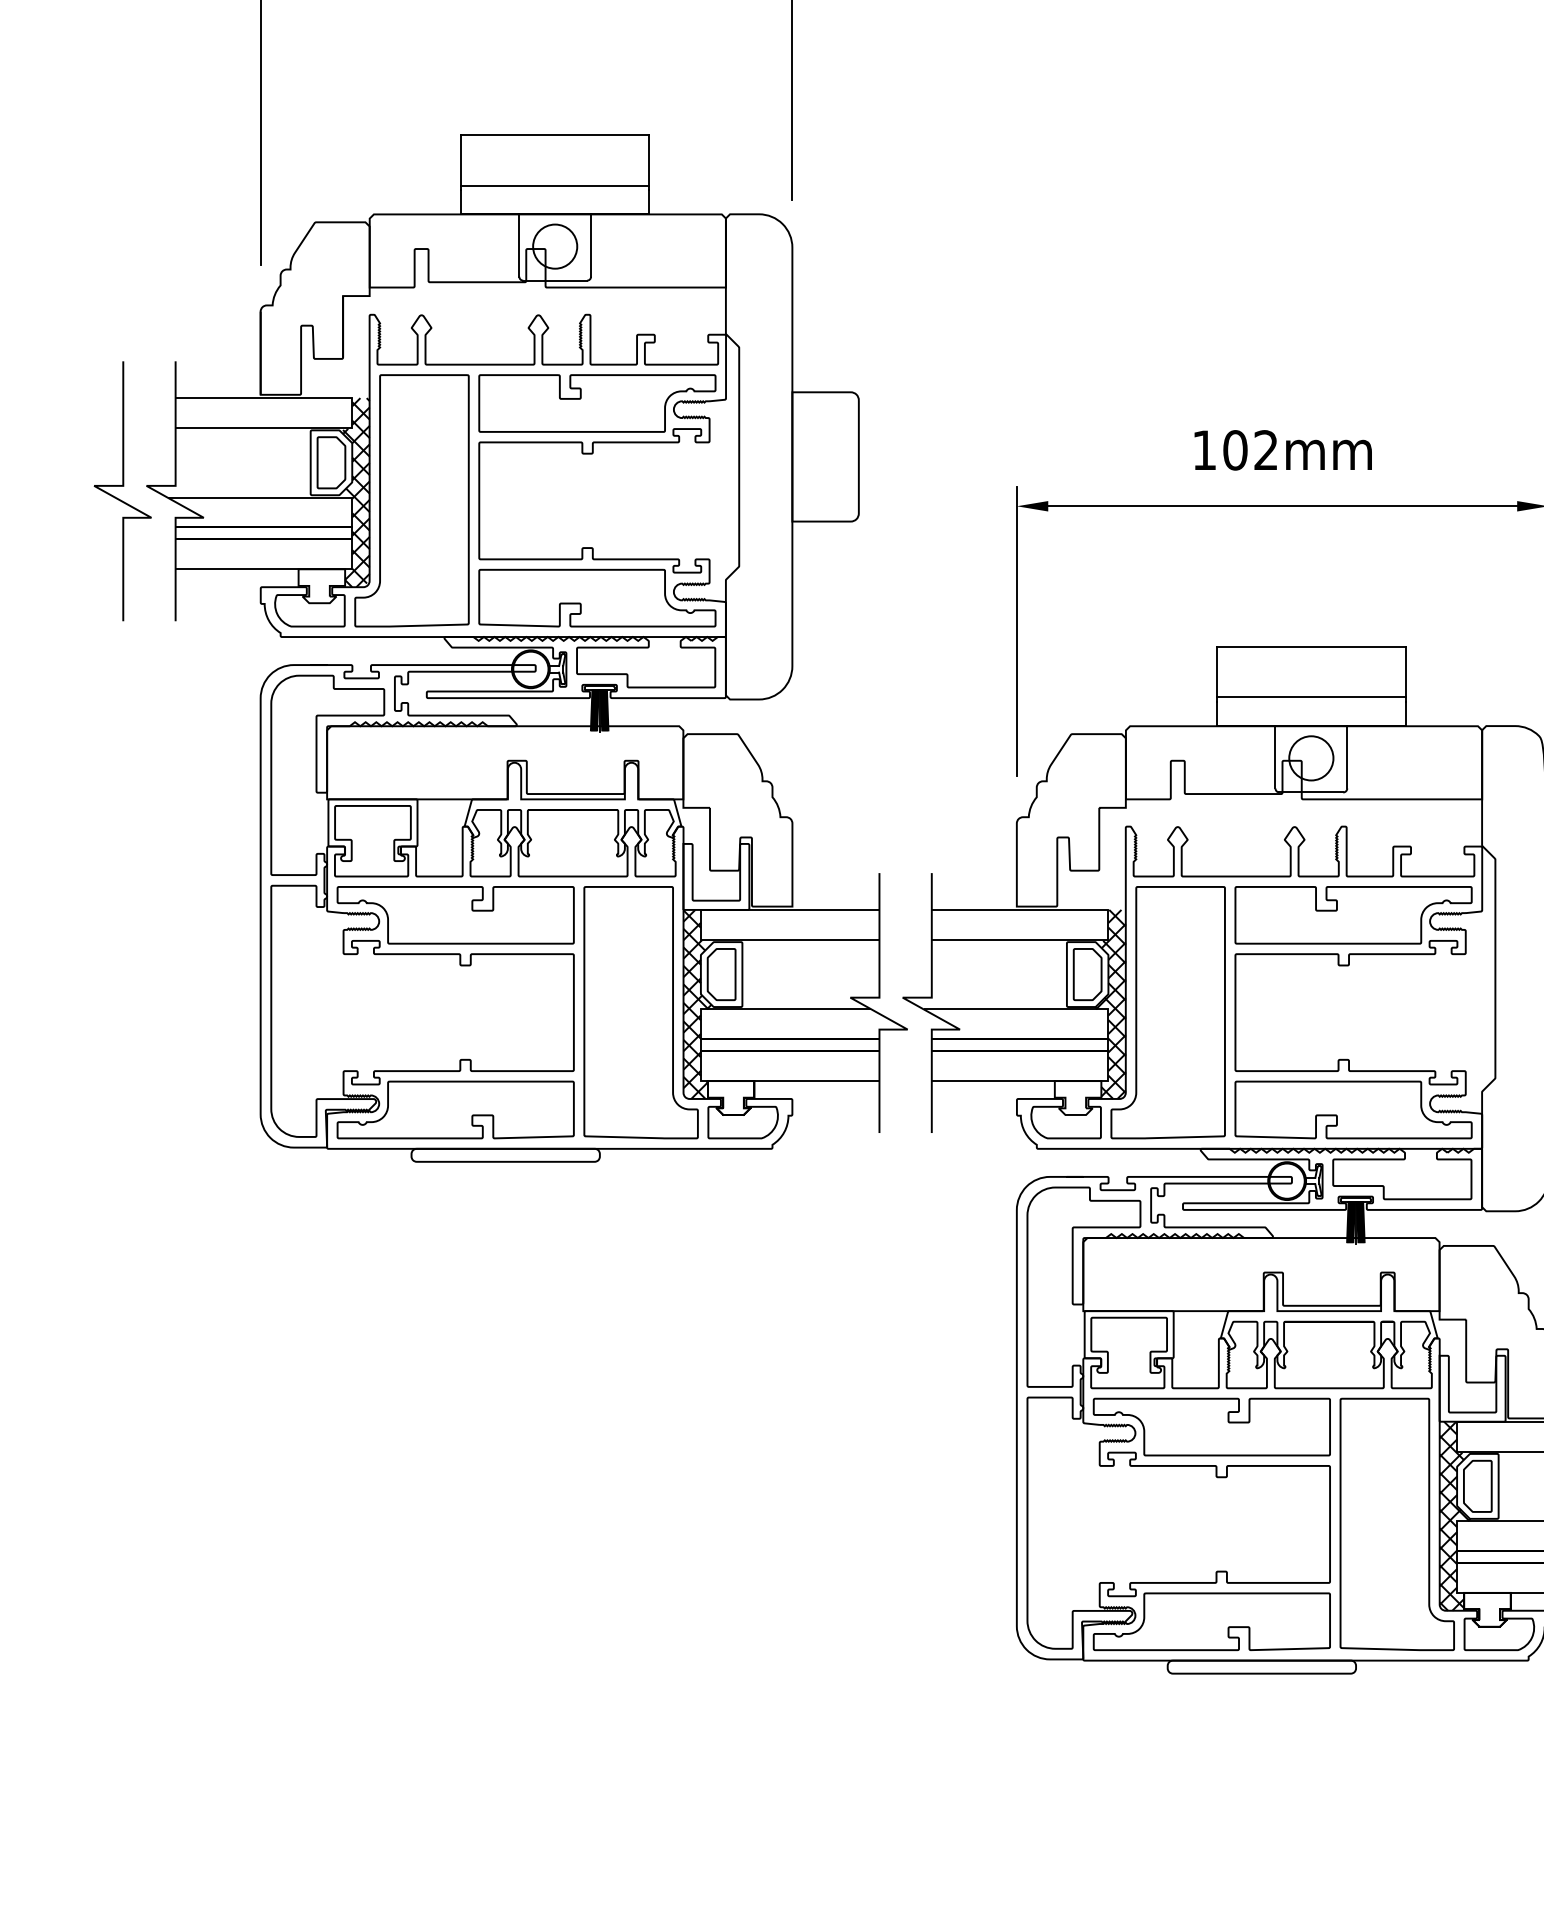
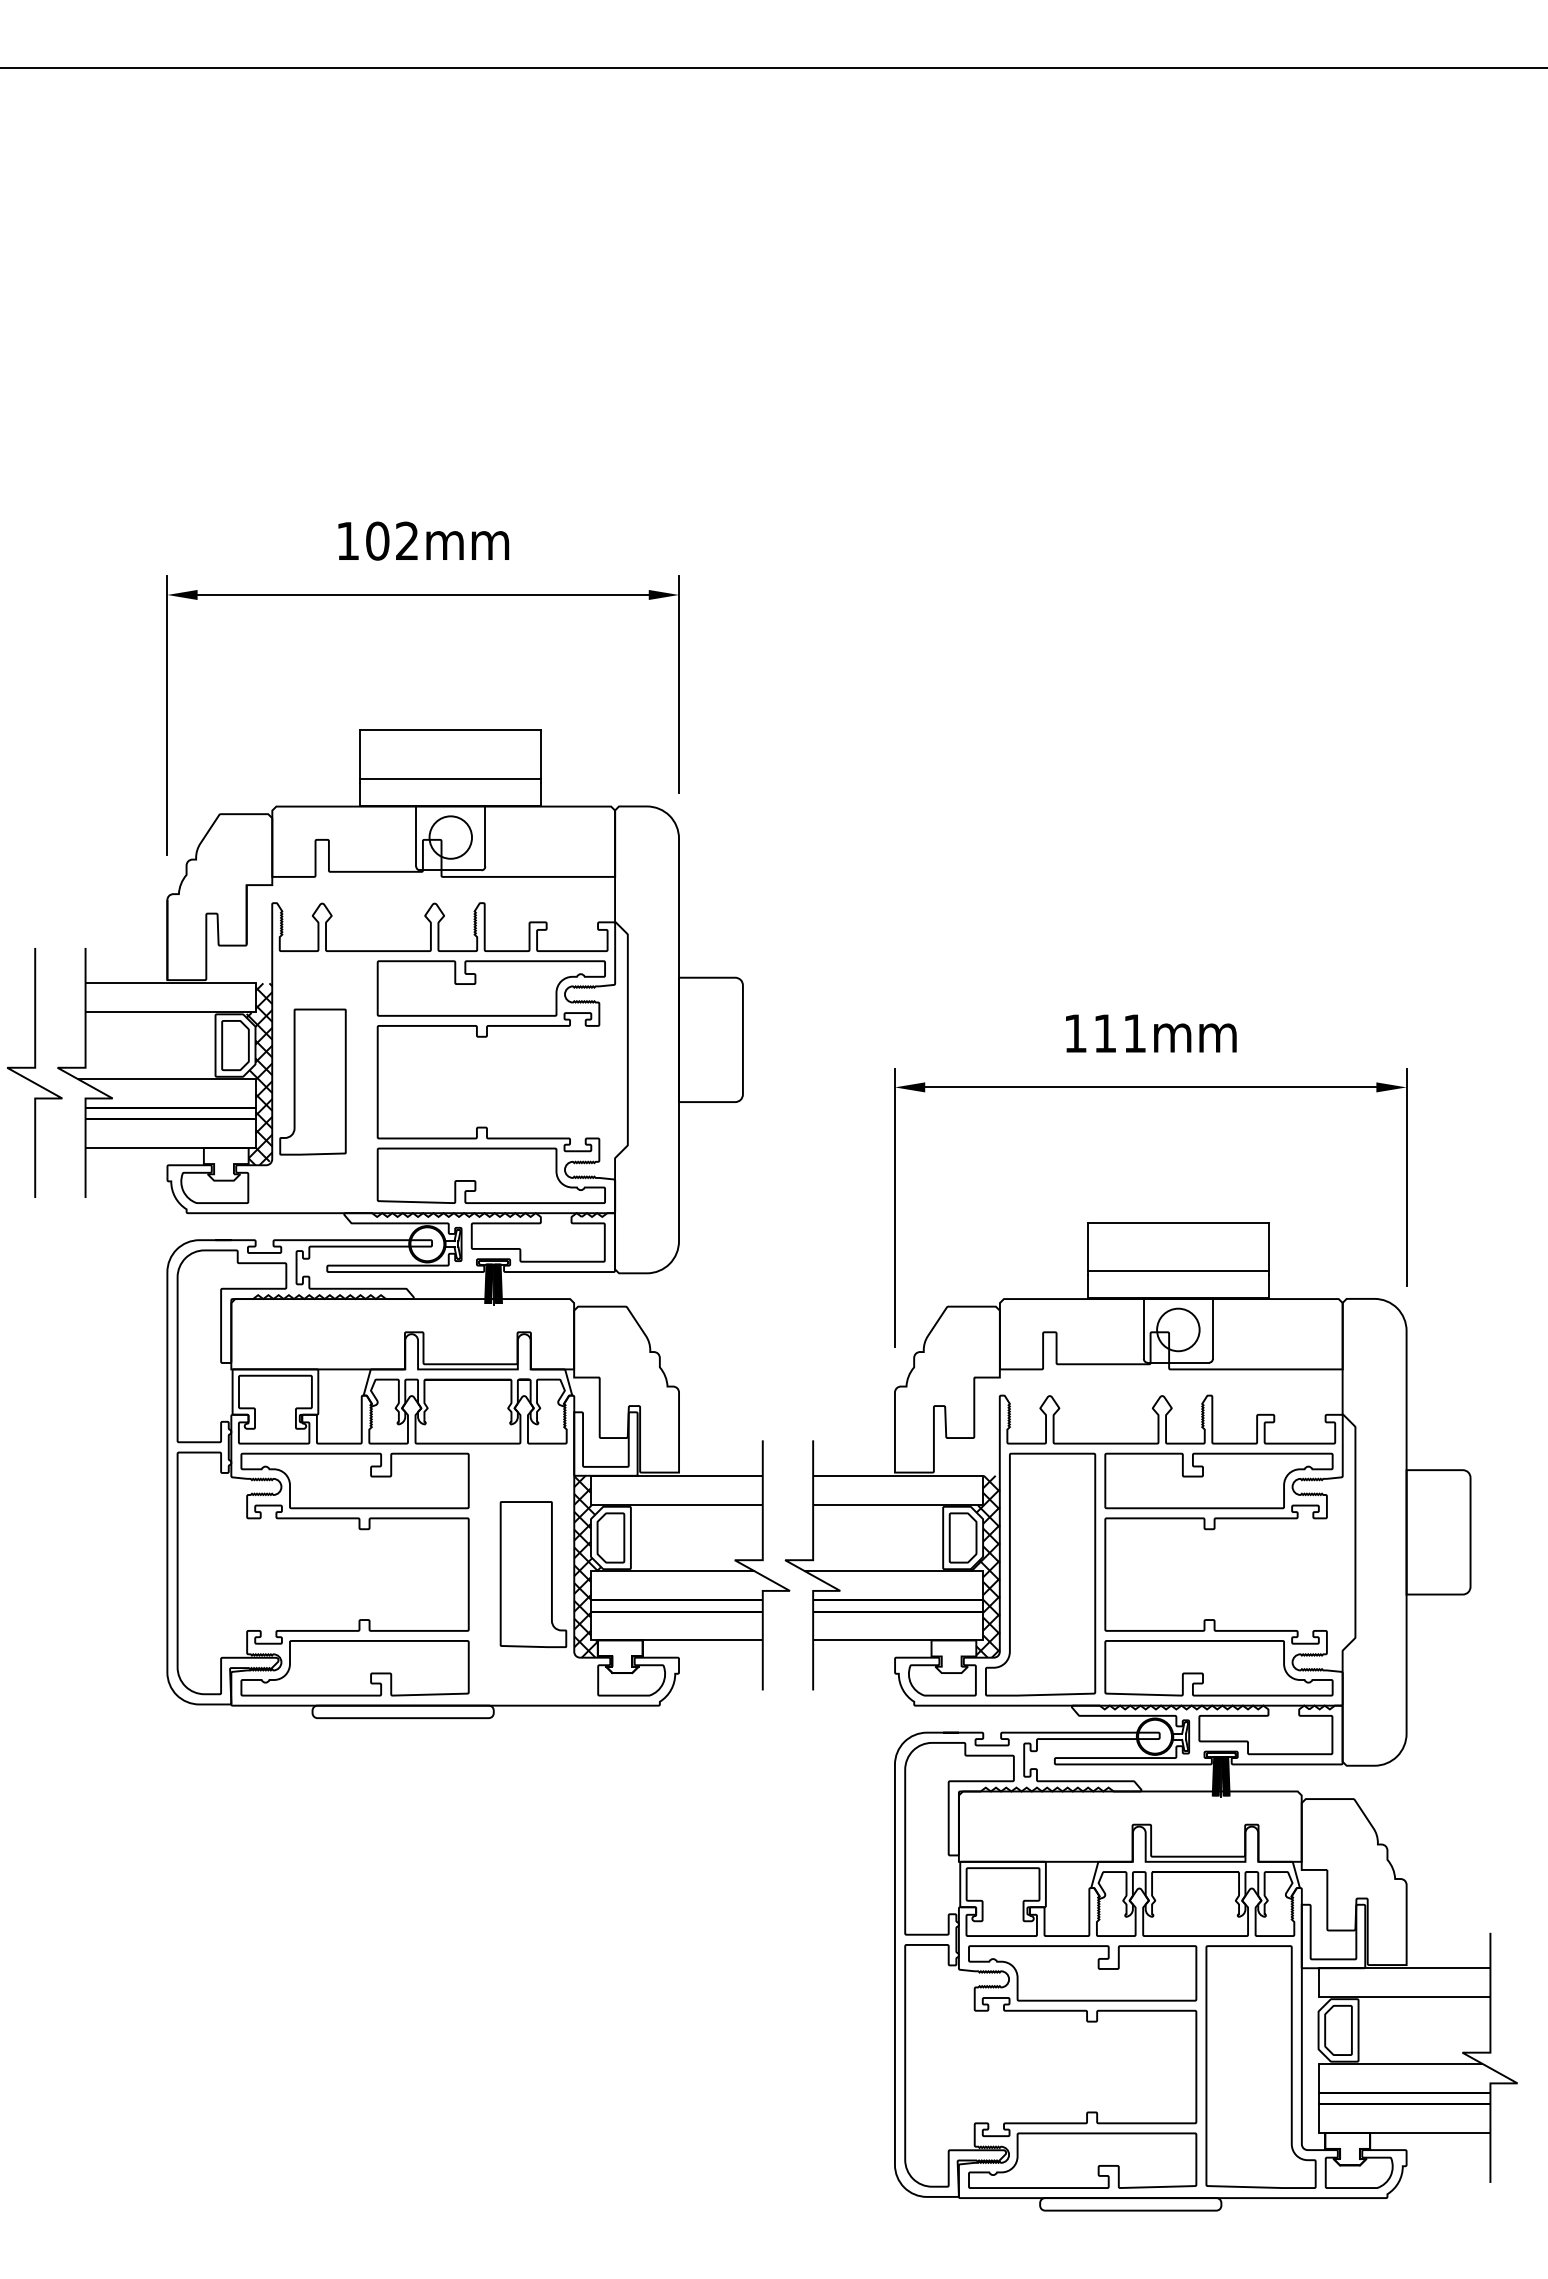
text: (1250, 450) -> (1119, 1033), 102mm -> 111mm
part: (411, 500) -> (312, 1081), size x0.6
part: (641, 1012) -> (533, 1574), size x0.6
hatch: (1454, 1516) -> (1316, 2059), removed

